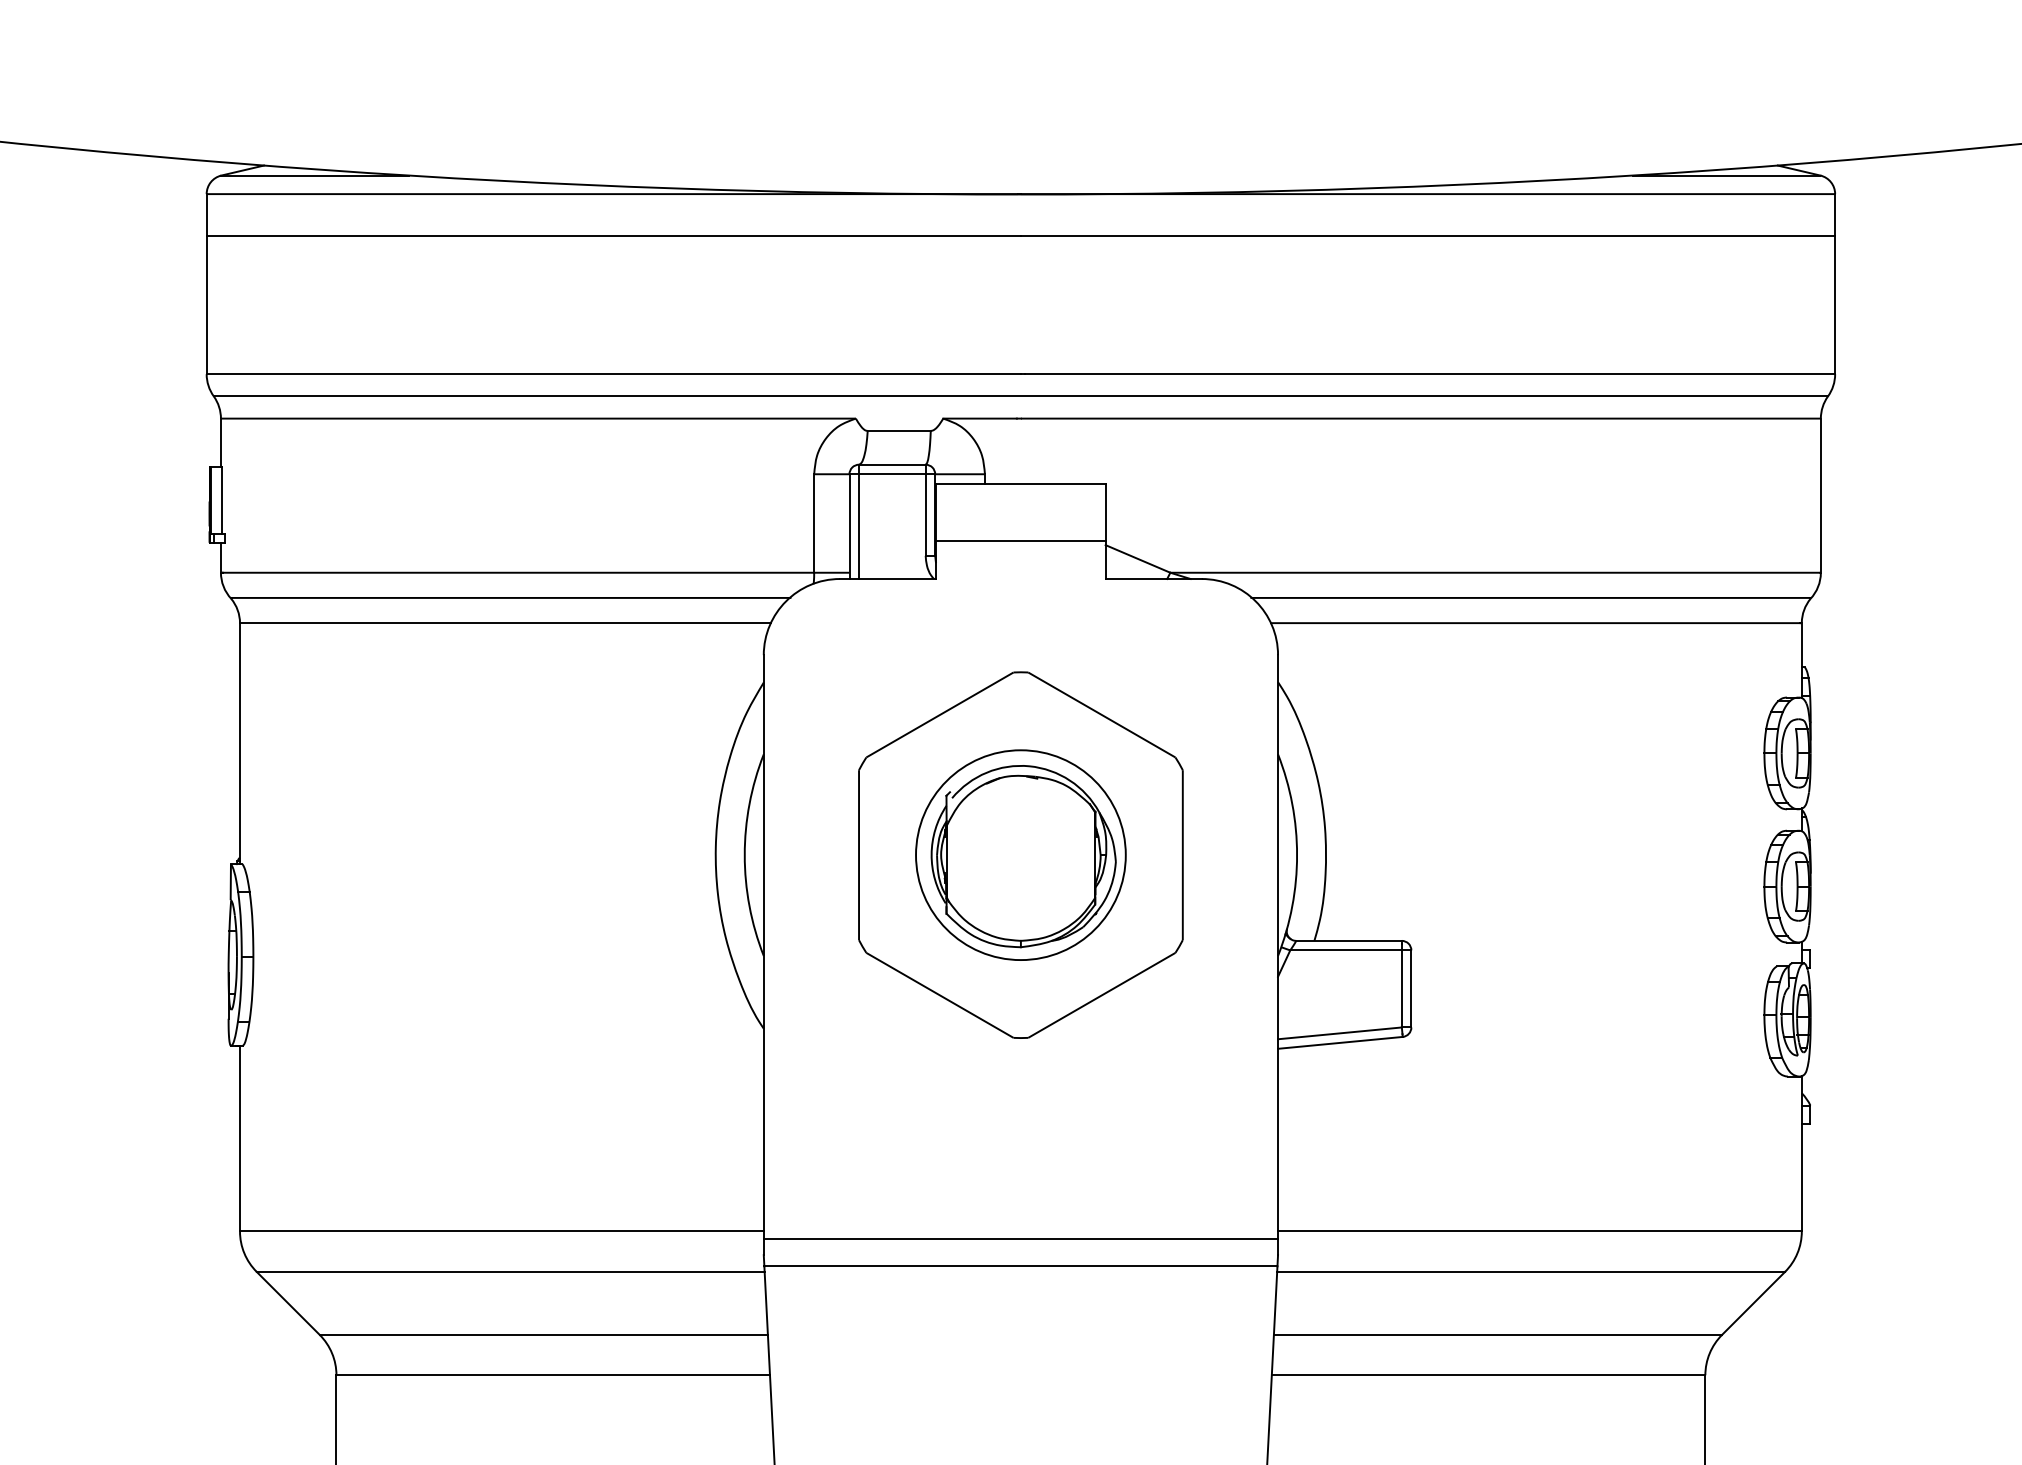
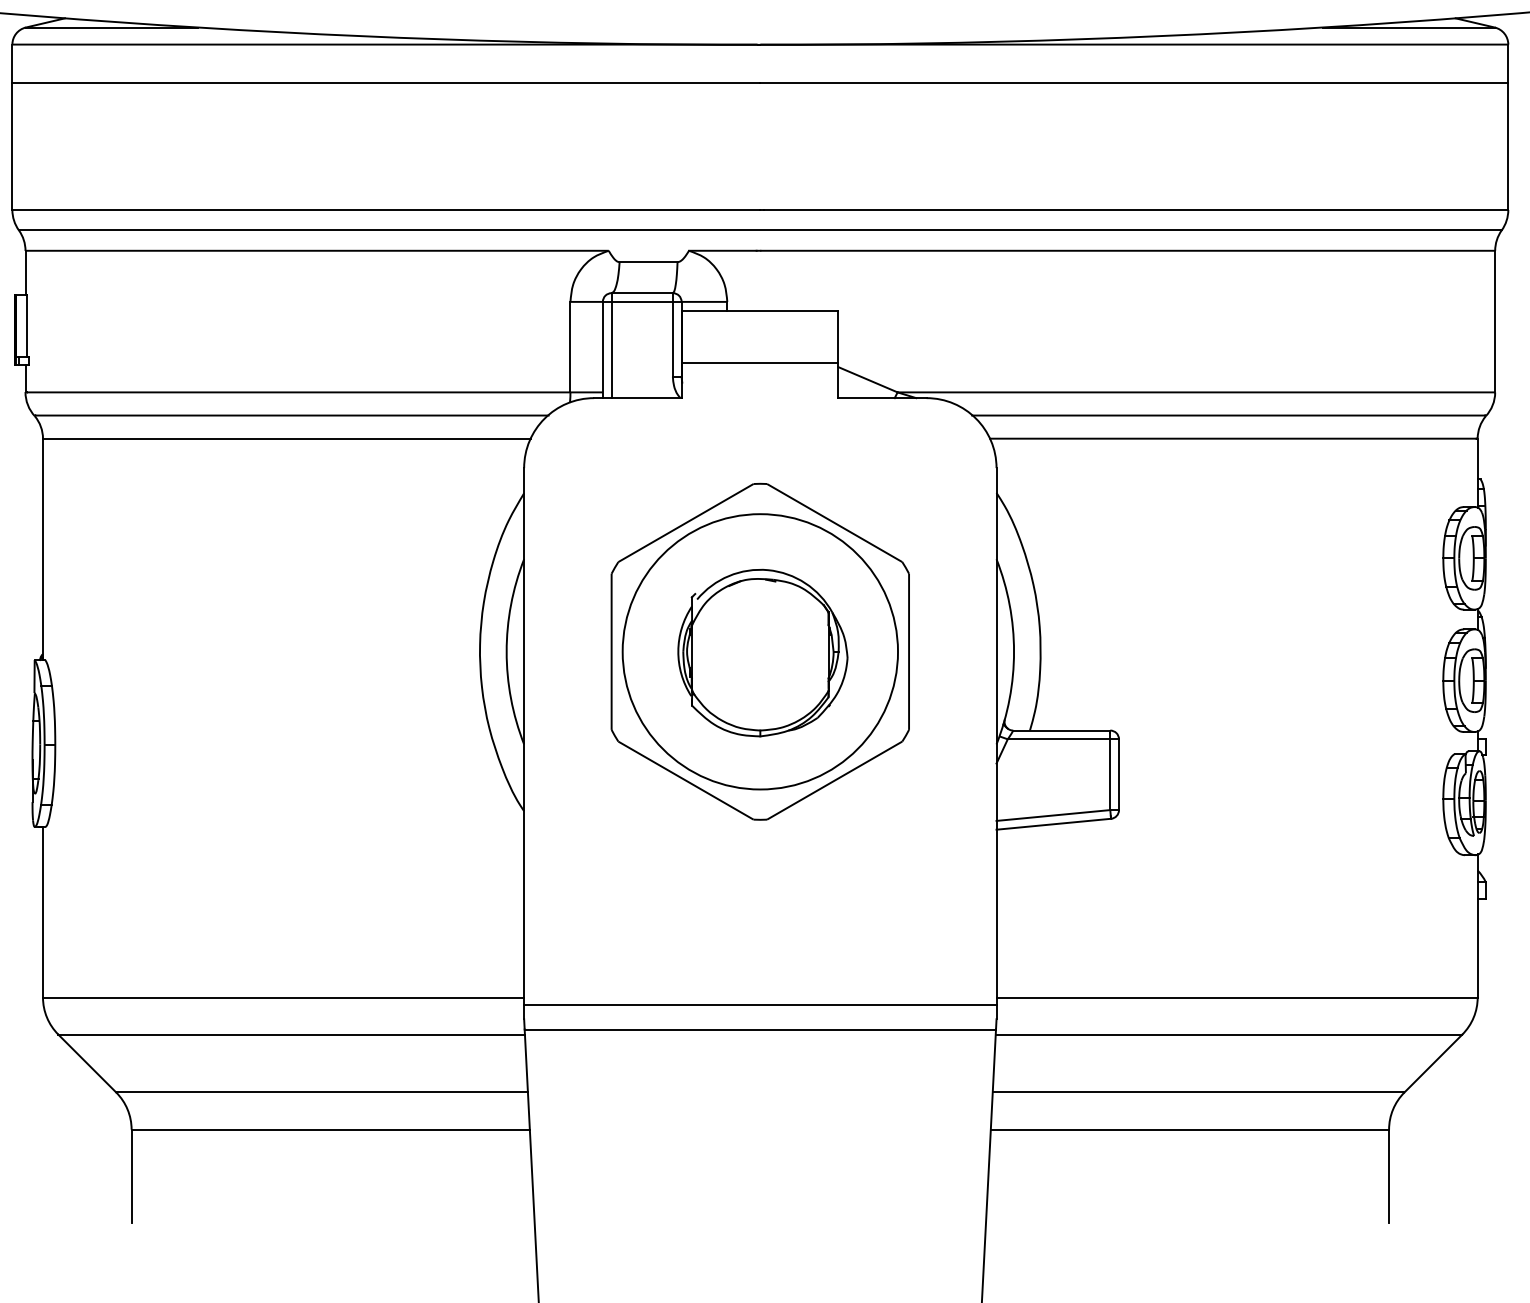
circle: (1020, 855) -> (759, 652), size x1.43

